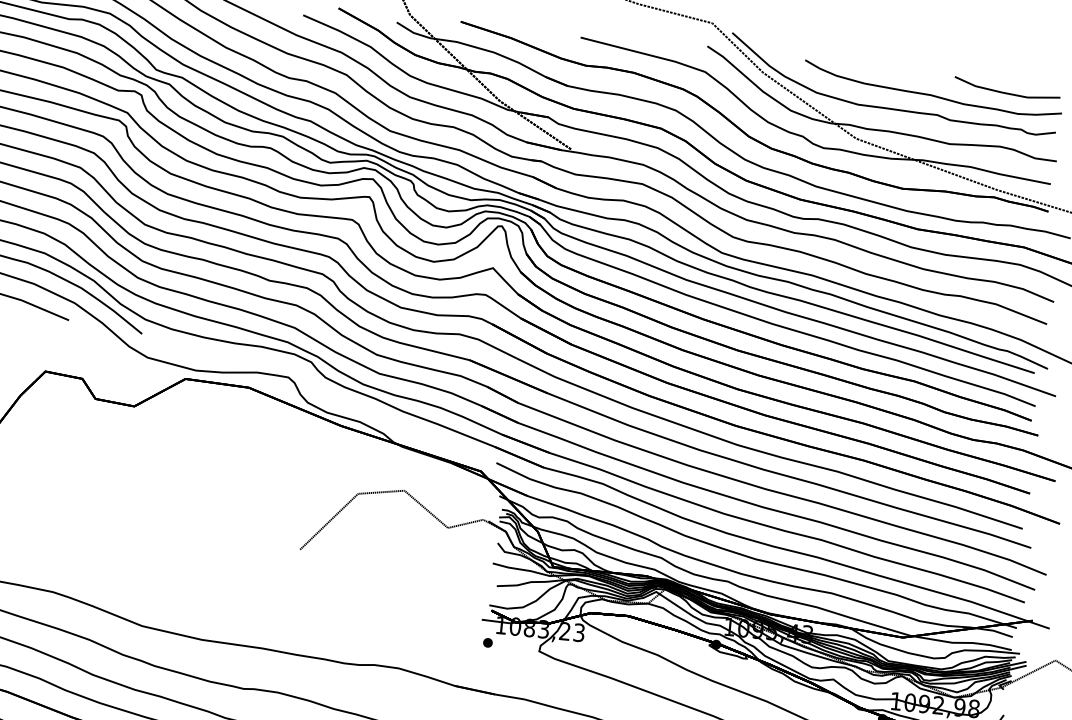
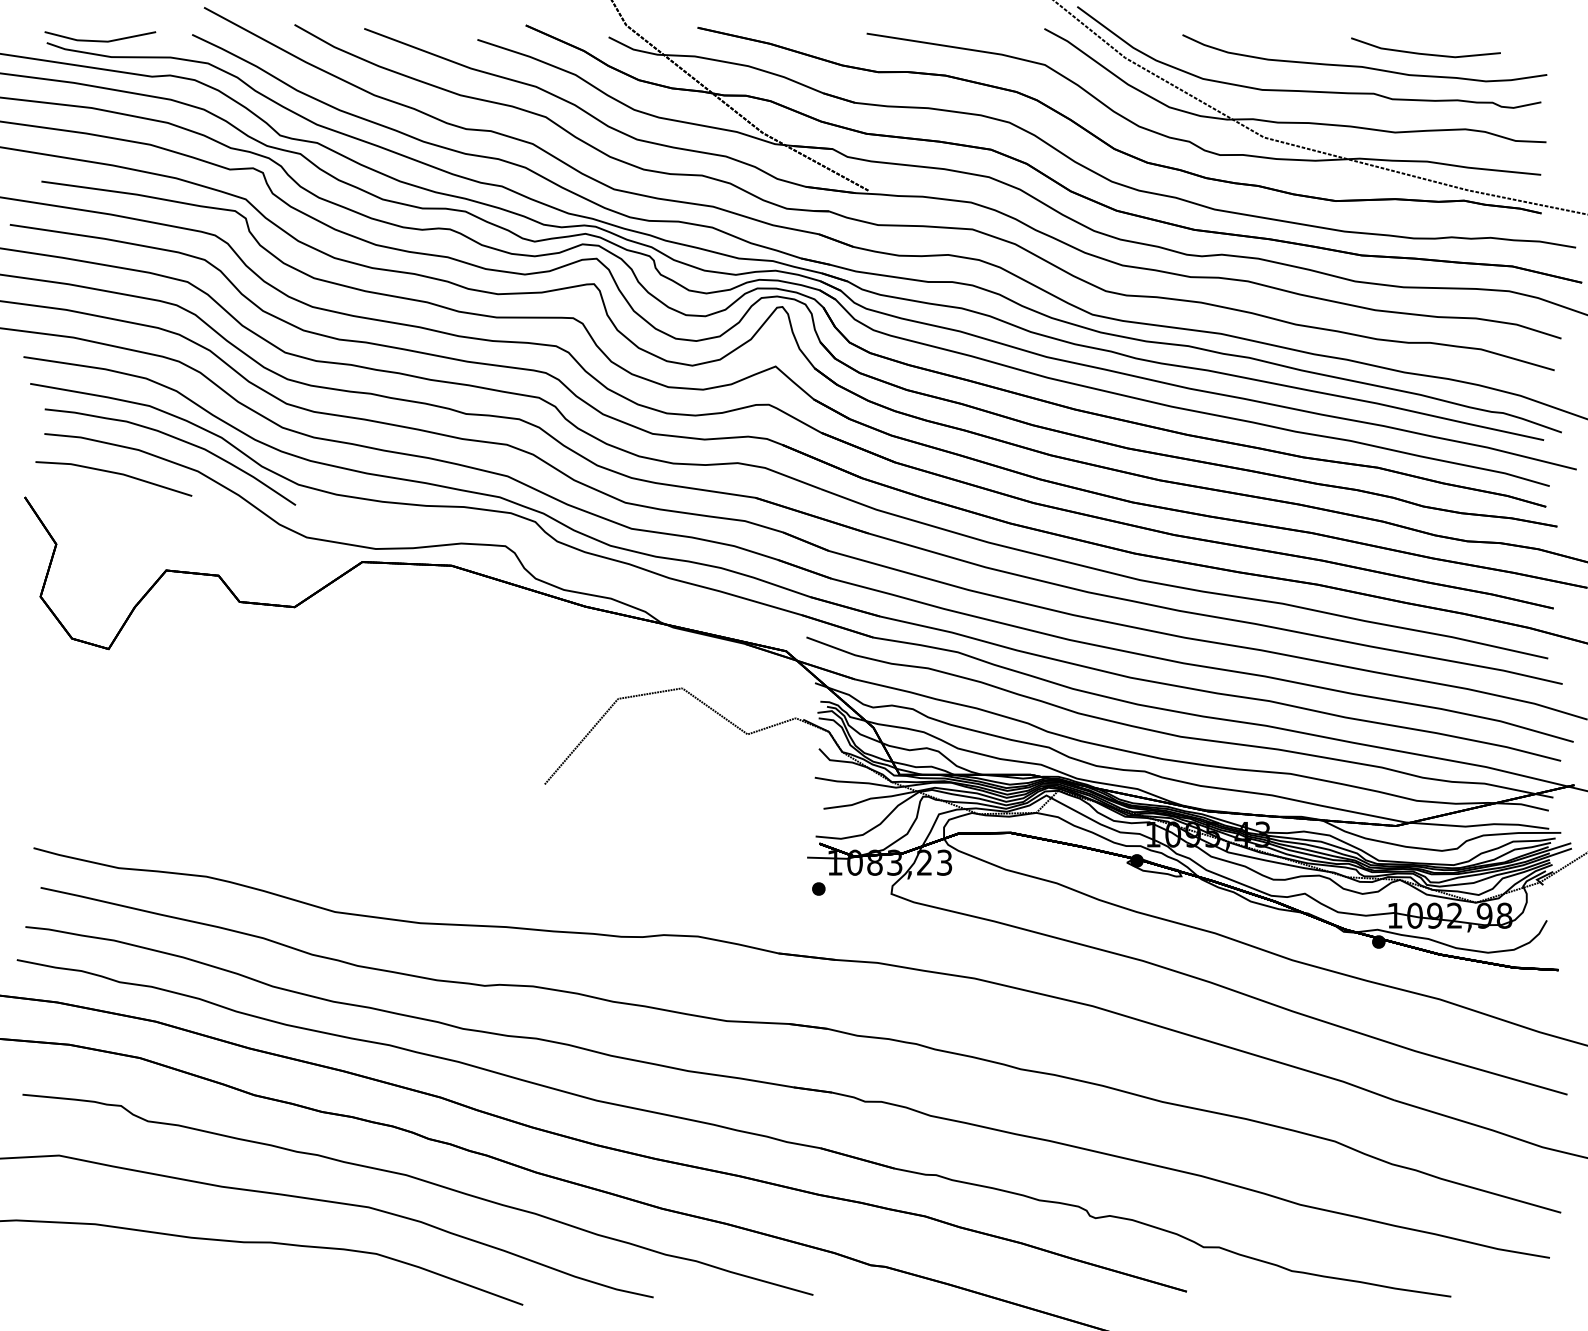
line: (1006, 92) -> (1425, 53), moved

